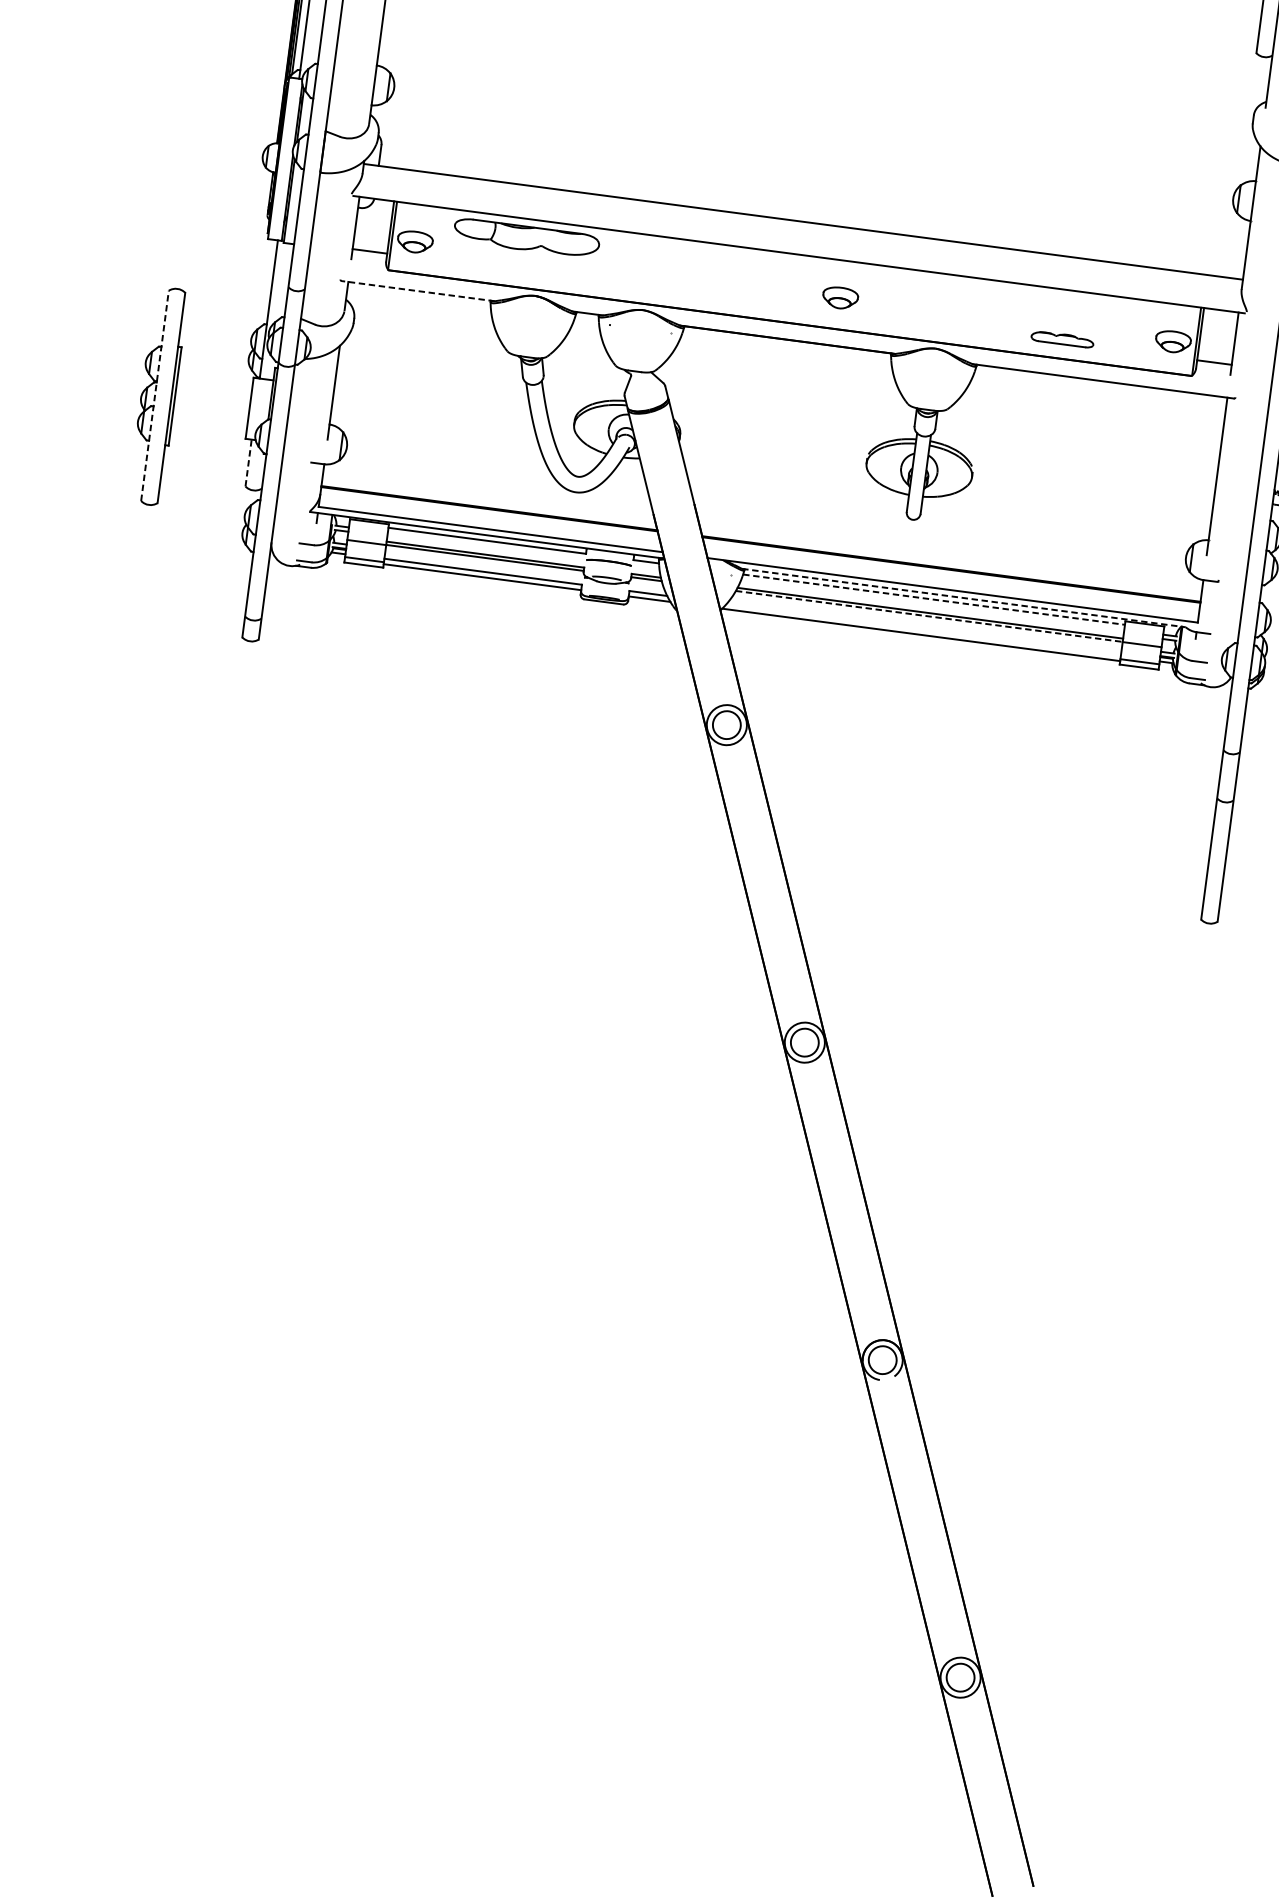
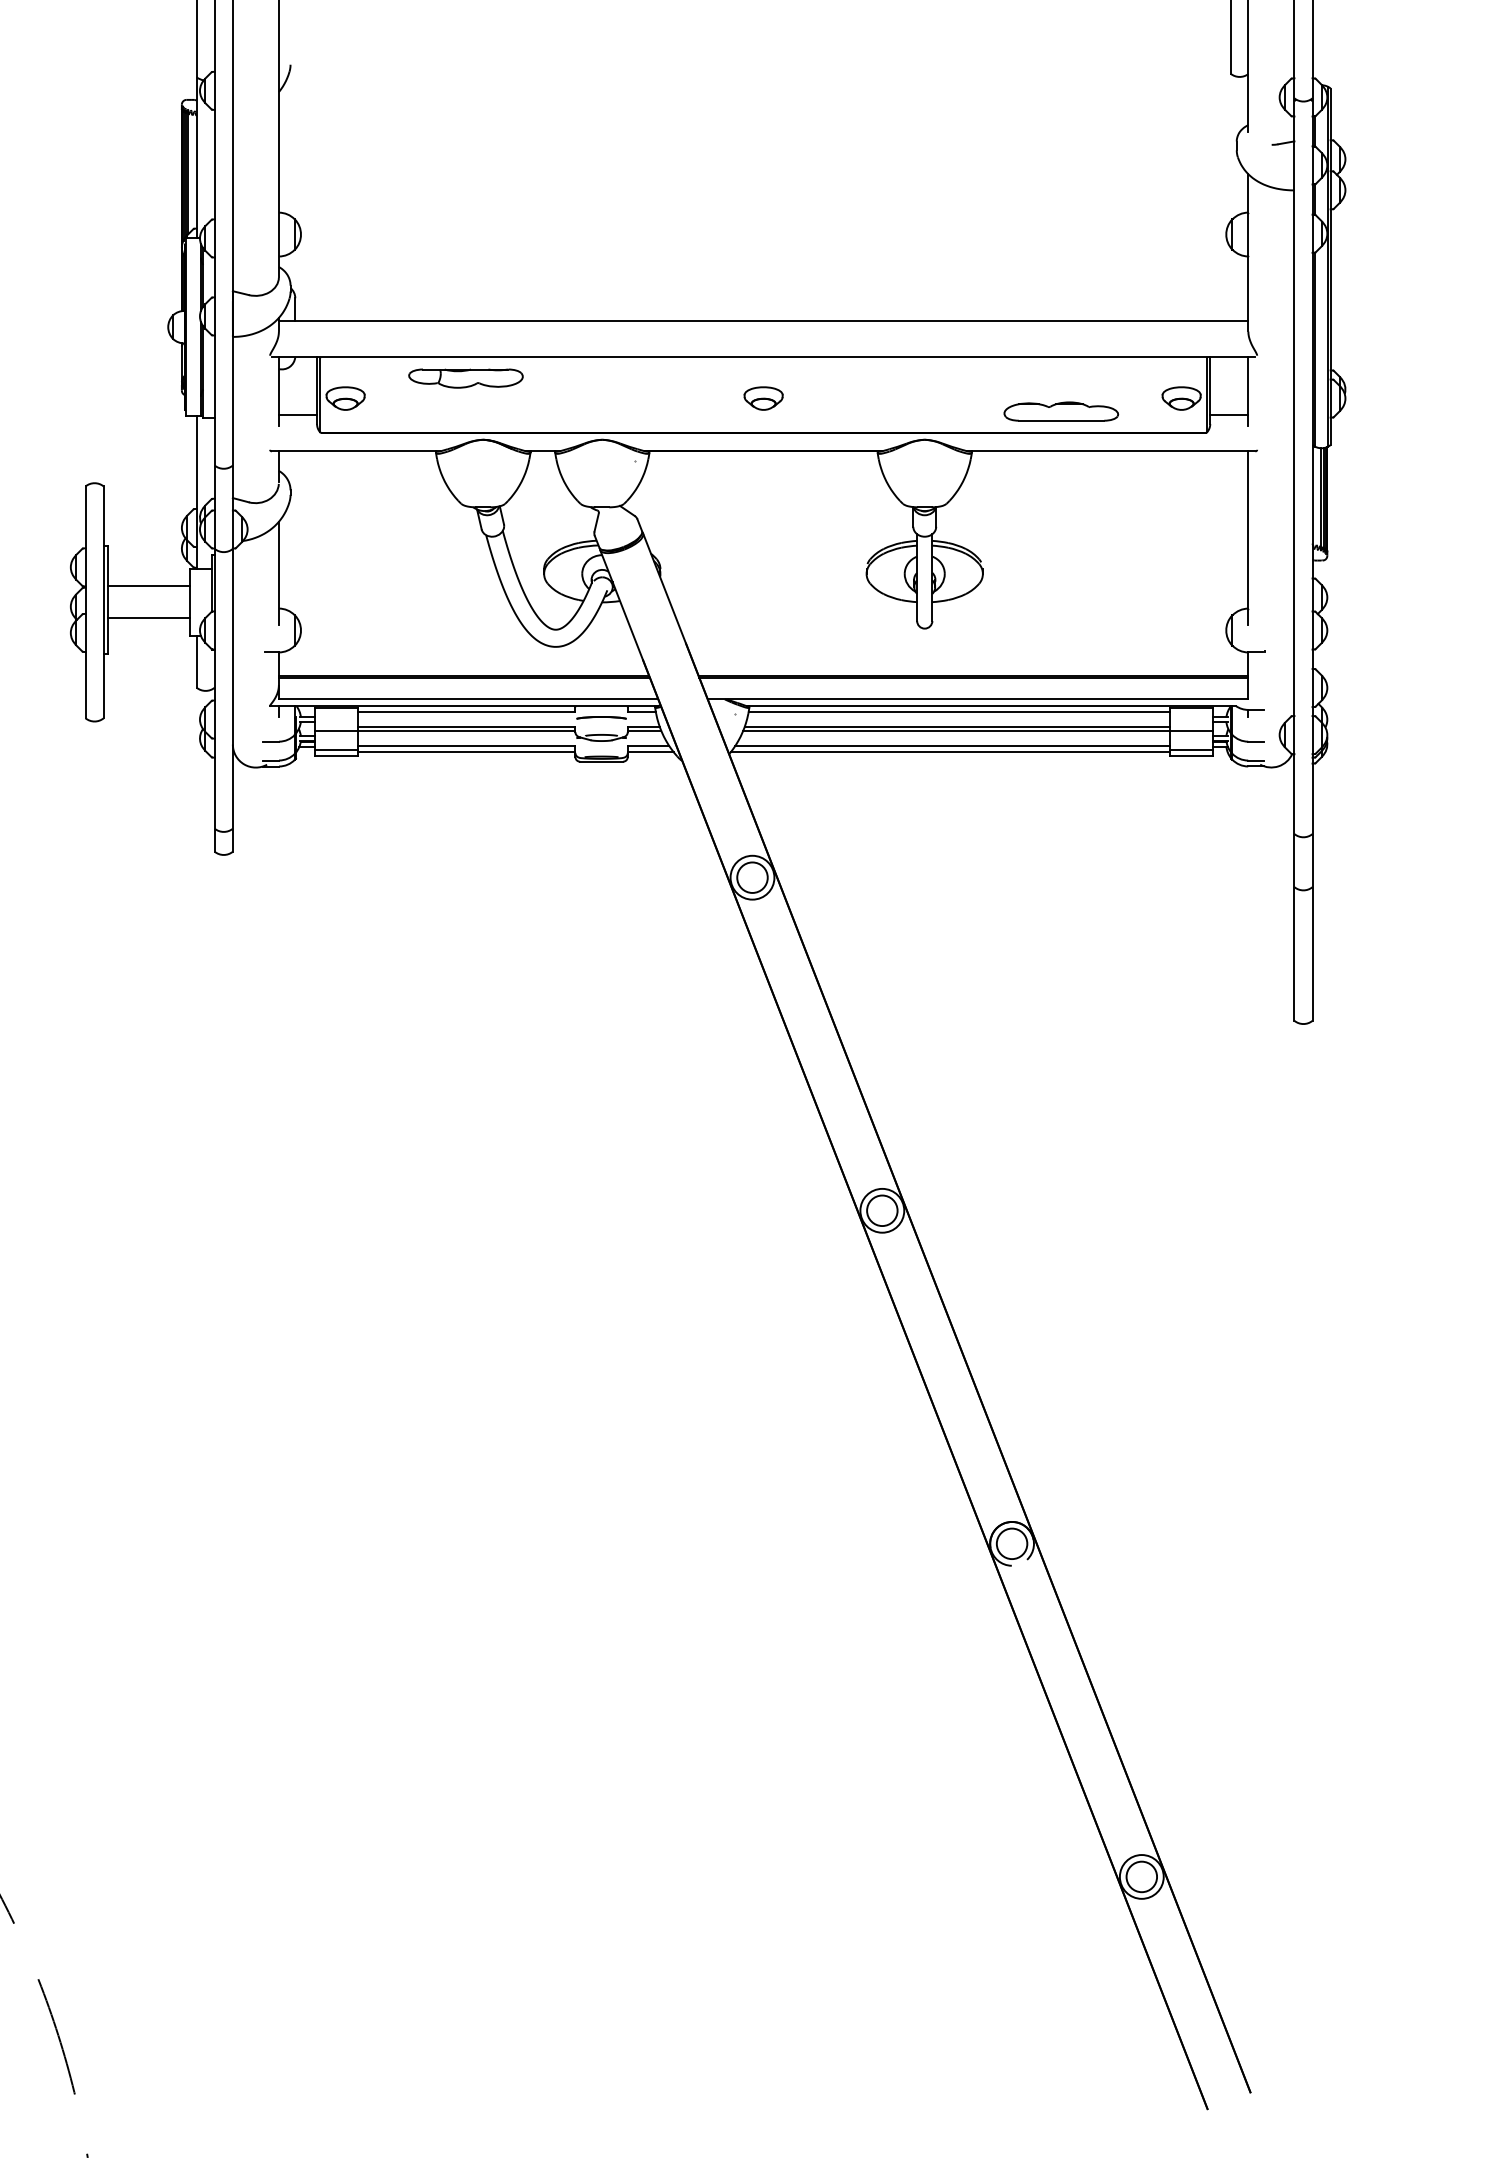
part: (526, 238) -> (465, 378), size x0.71
line: (417, 291) -> (355, 451), dashed -> solid
part: (840, 298) -> (763, 398), moved
part: (1062, 339) -> (1061, 411), size x1.67
line: (213, 388) -> (148, 586), added
line: (154, 395) -> (85, 602), dashed -> solid
line: (210, 417) -> (148, 618), added
line: (248, 462) -> (196, 661), dashed -> solid
line: (964, 598) -> (991, 706), dashed -> solid
line: (934, 600) -> (959, 712), dashed -> solid
line: (929, 616) -> (956, 731), dashed -> solid
line: (923, 630) -> (952, 746), added

